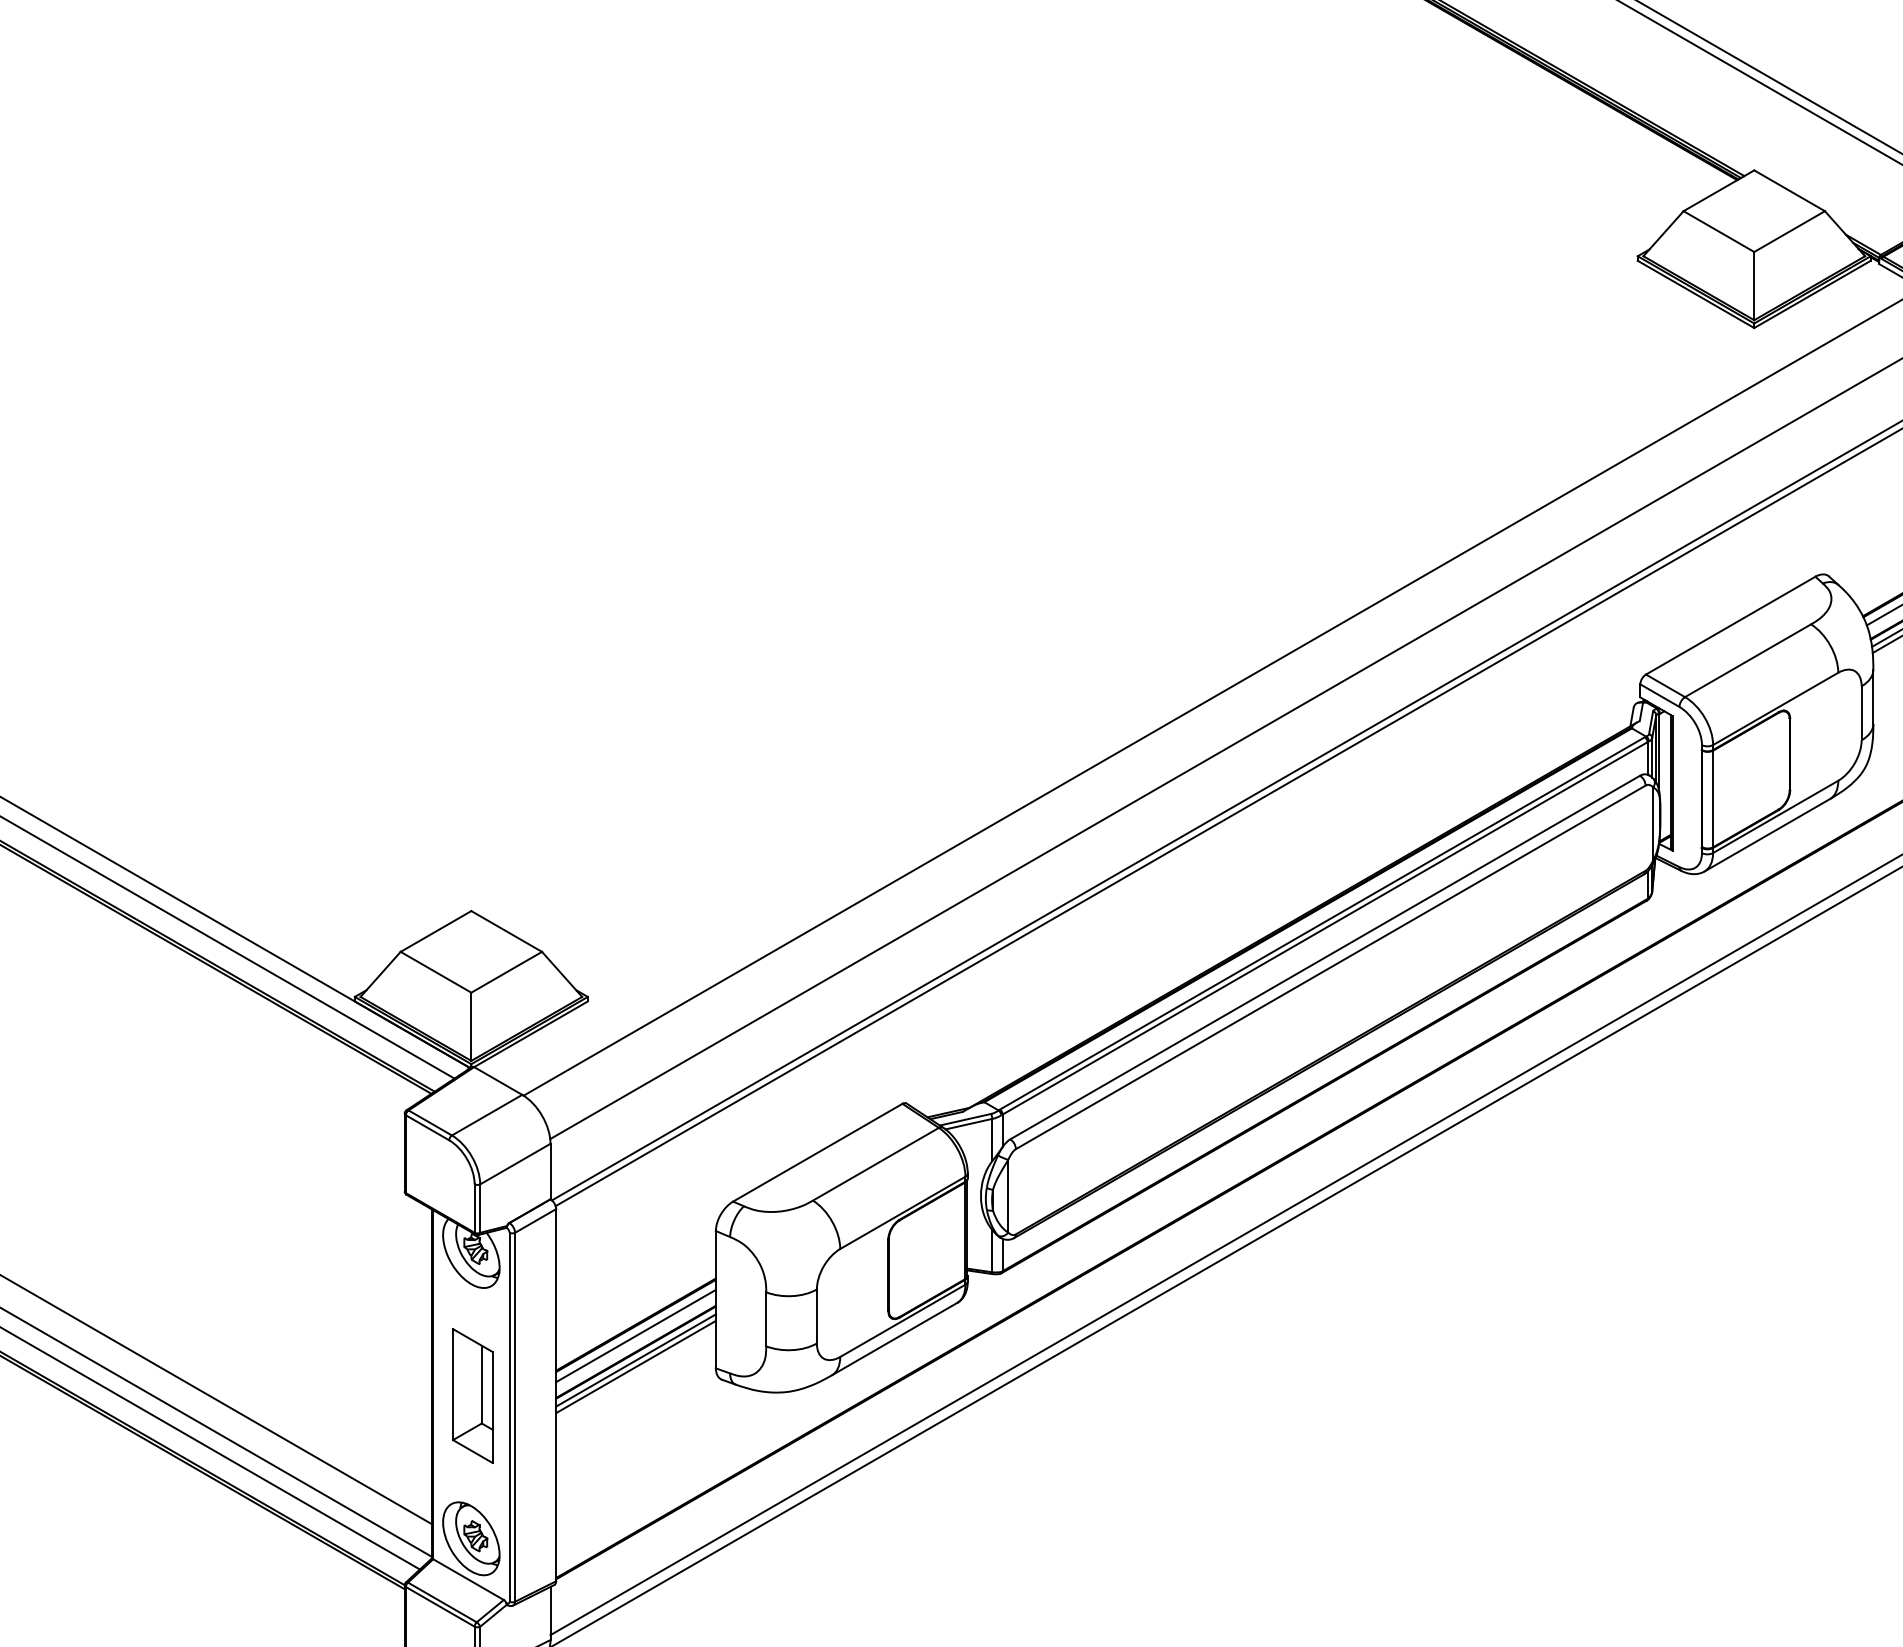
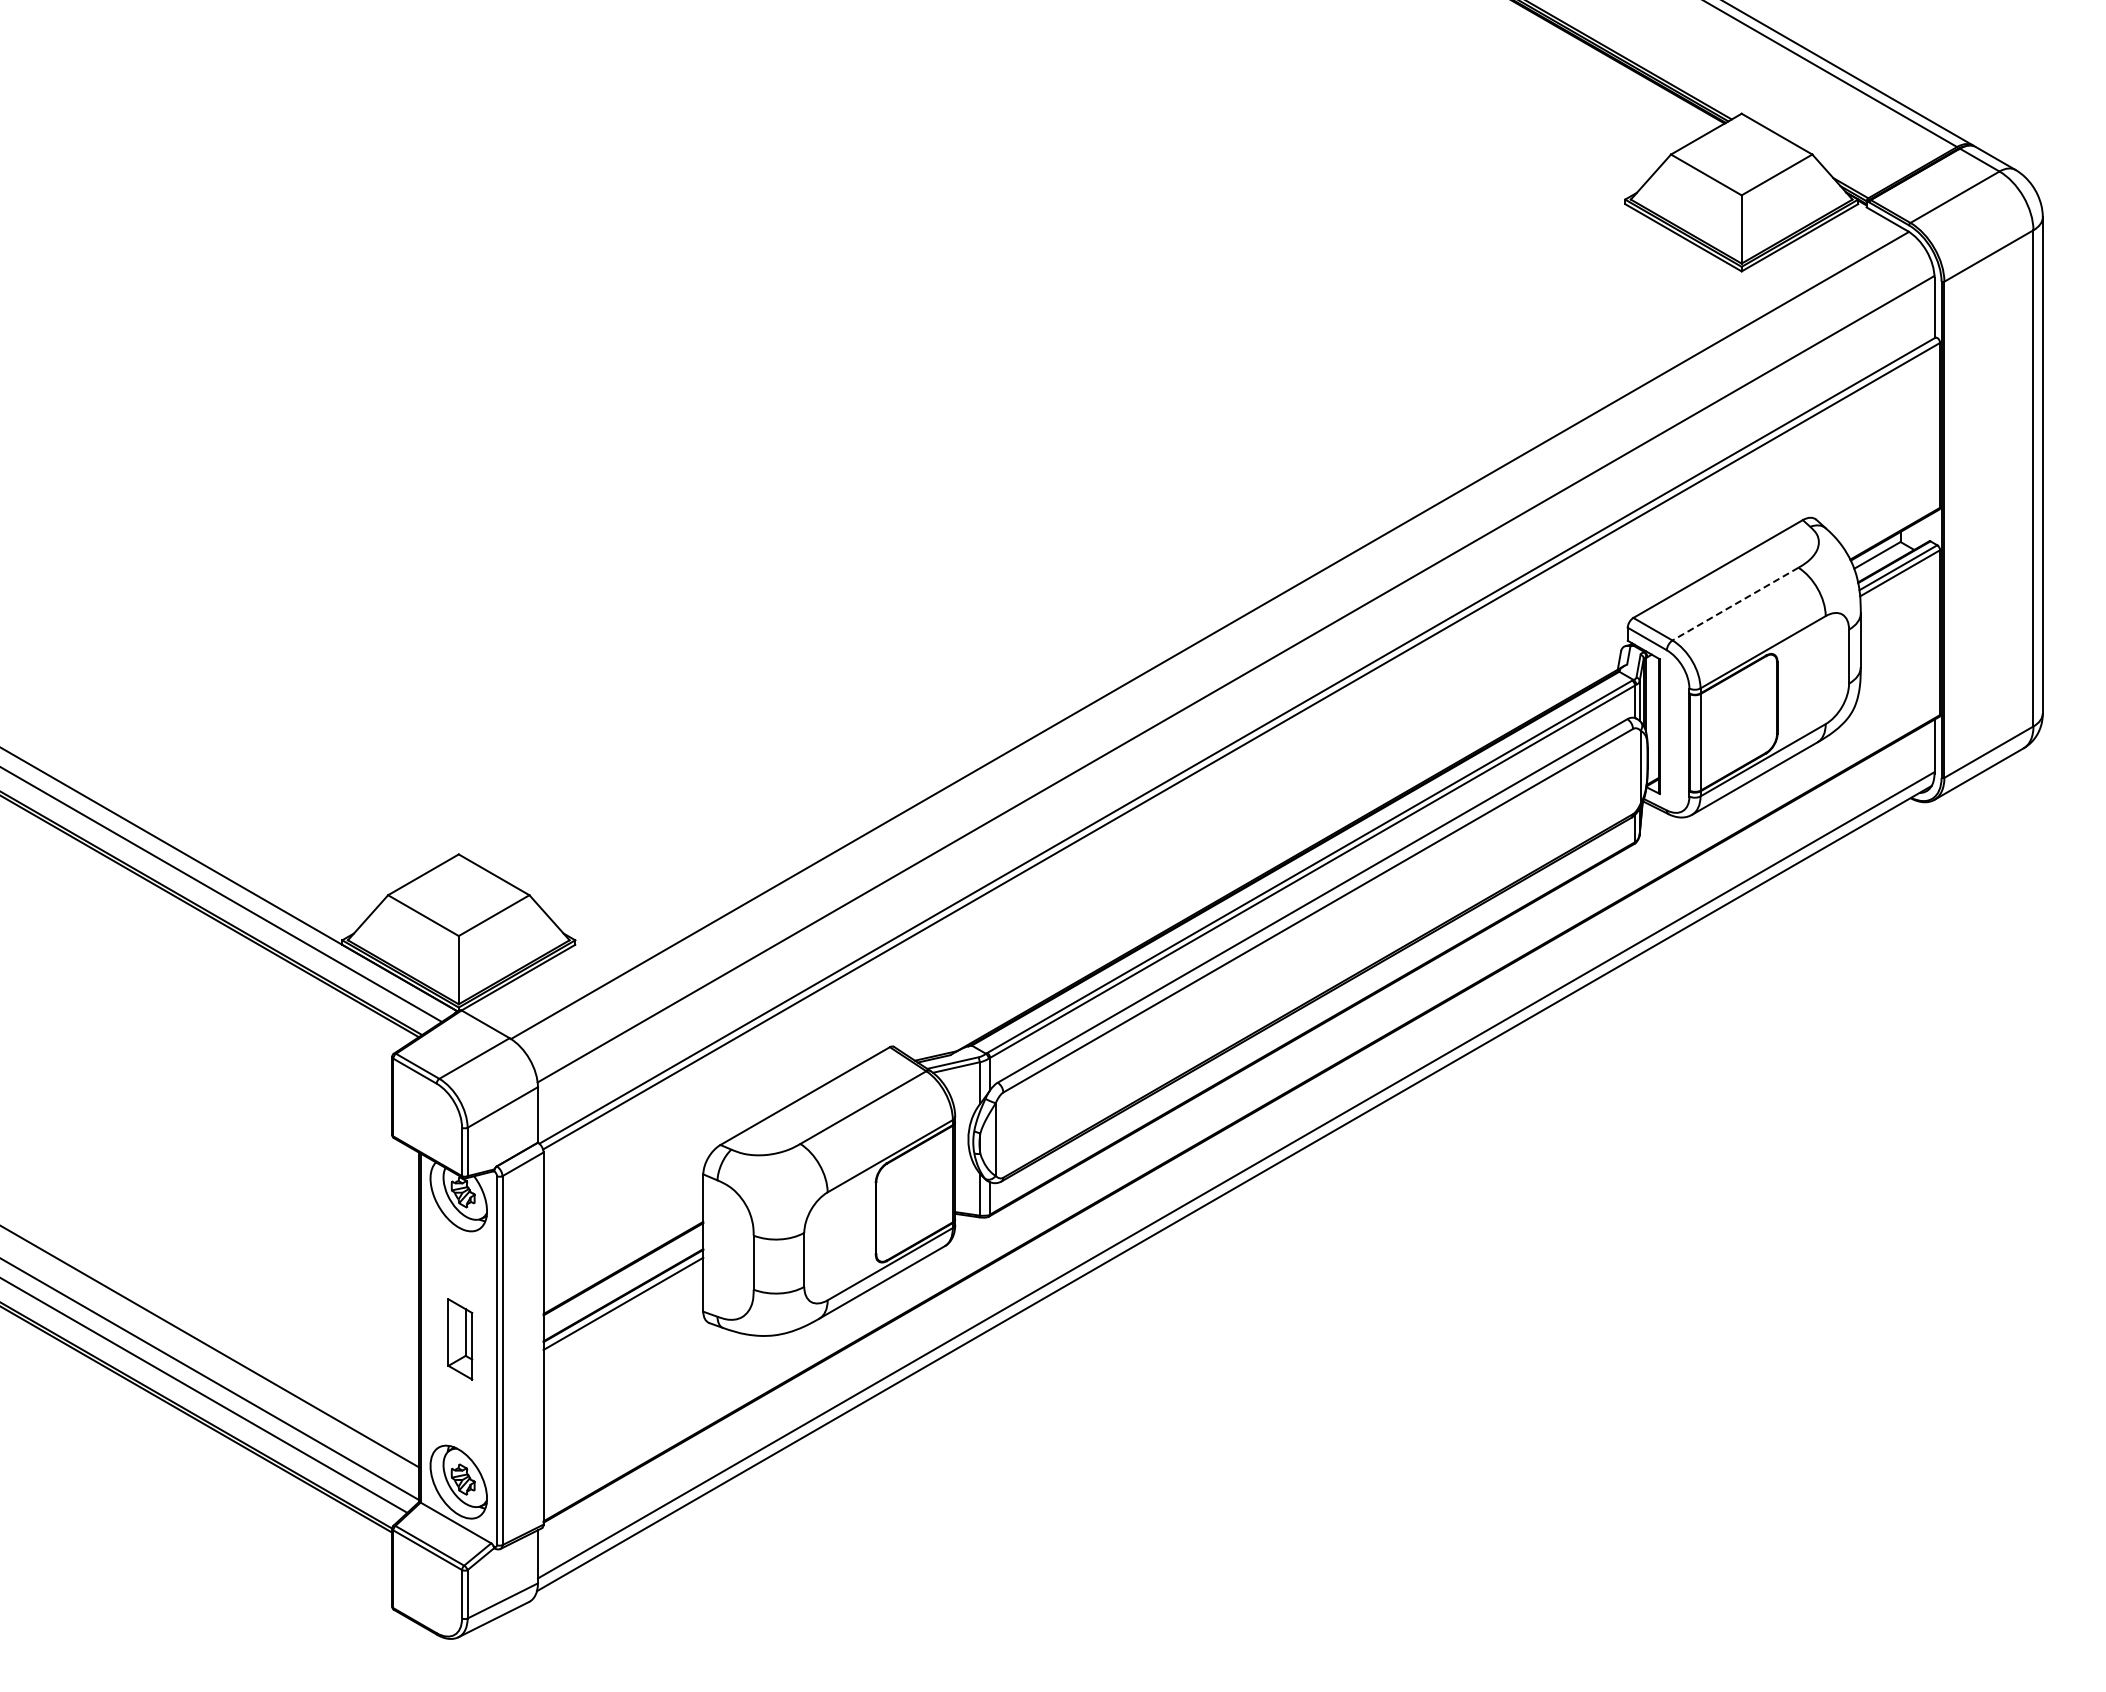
line: (1748, 661) -> (1735, 604), solid -> dashed
line: (636, 1336) -> (623, 1279), removed
line: (636, 1367) -> (623, 1310), removed
part: (473, 1396) -> (460, 1339), size x0.6

